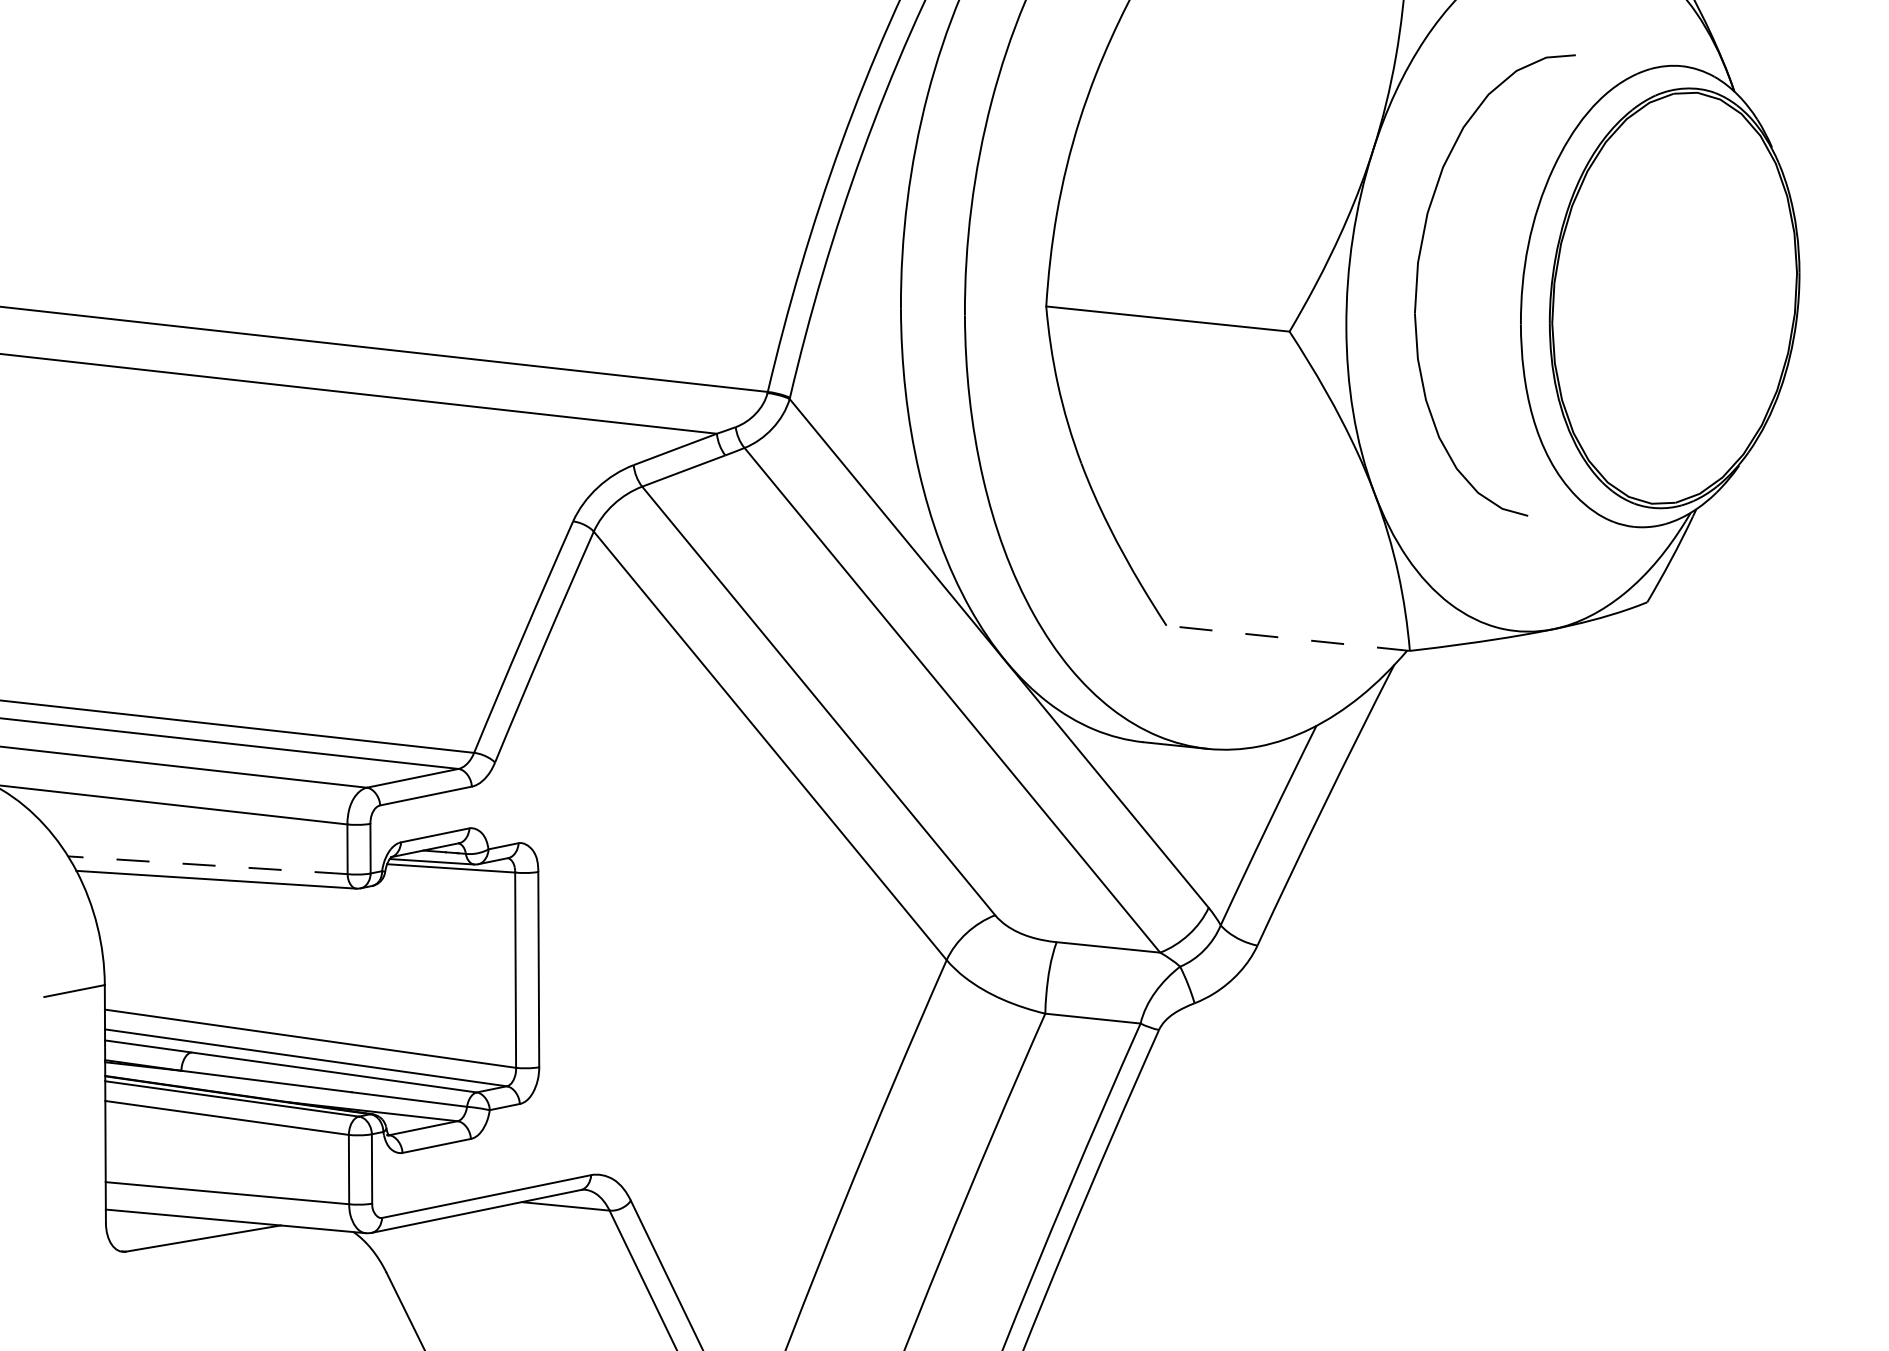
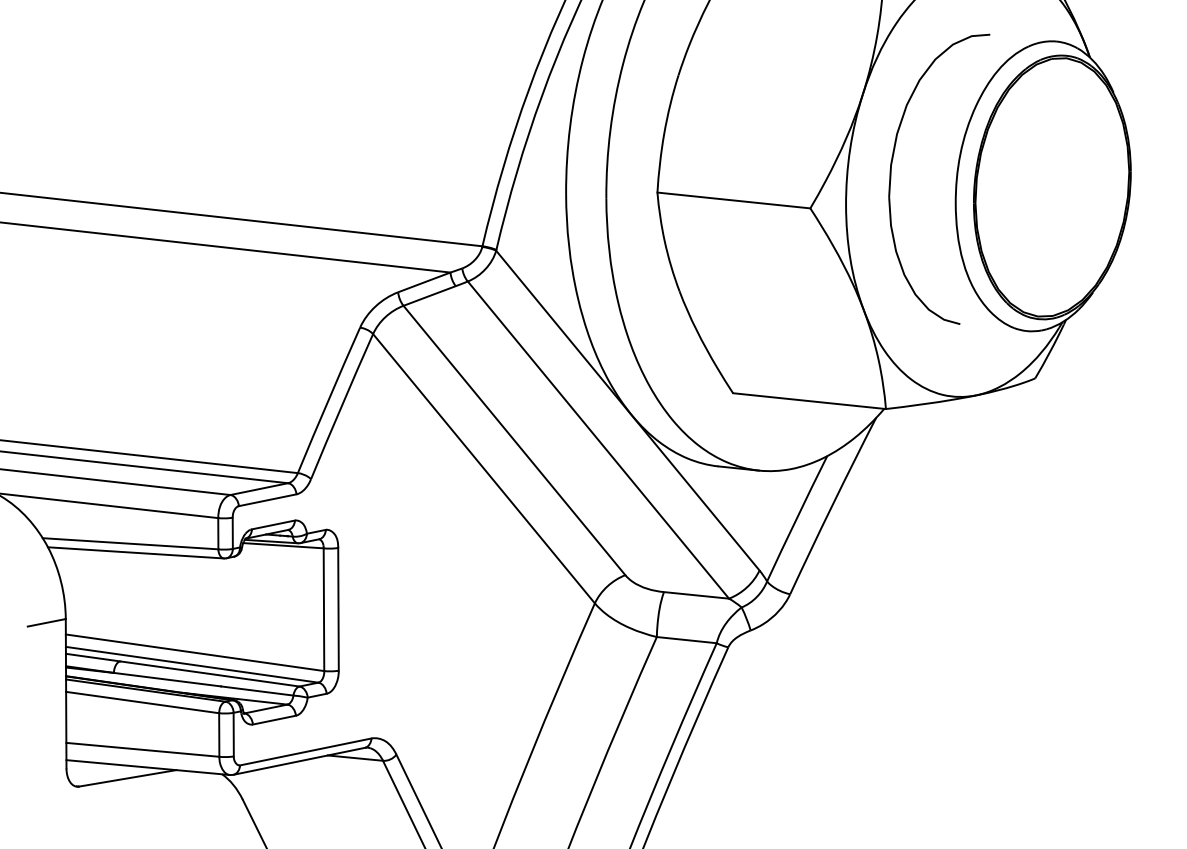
line: (1288, 638) -> (809, 401), dashed -> solid
line: (207, 864) -> (130, 543), dashed -> solid

